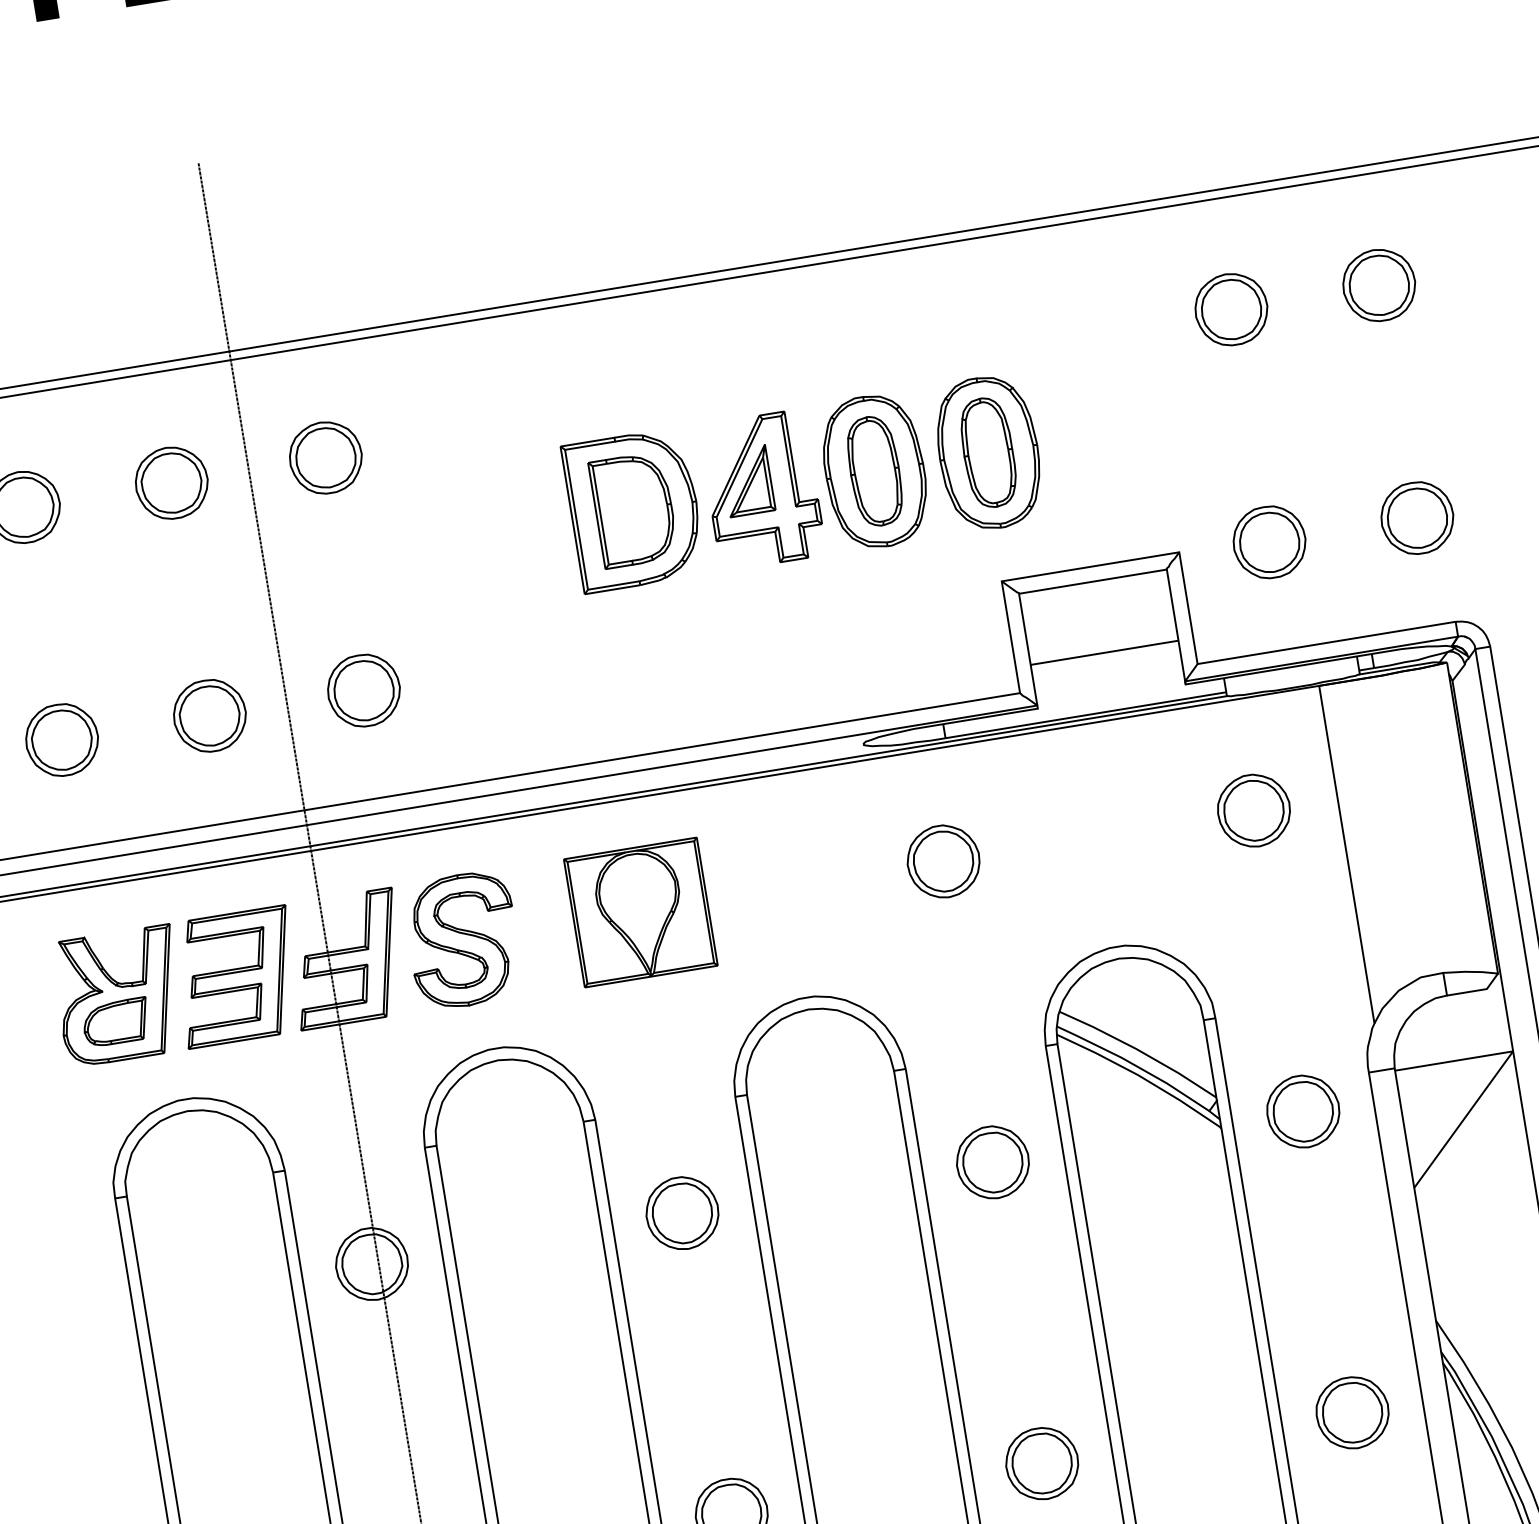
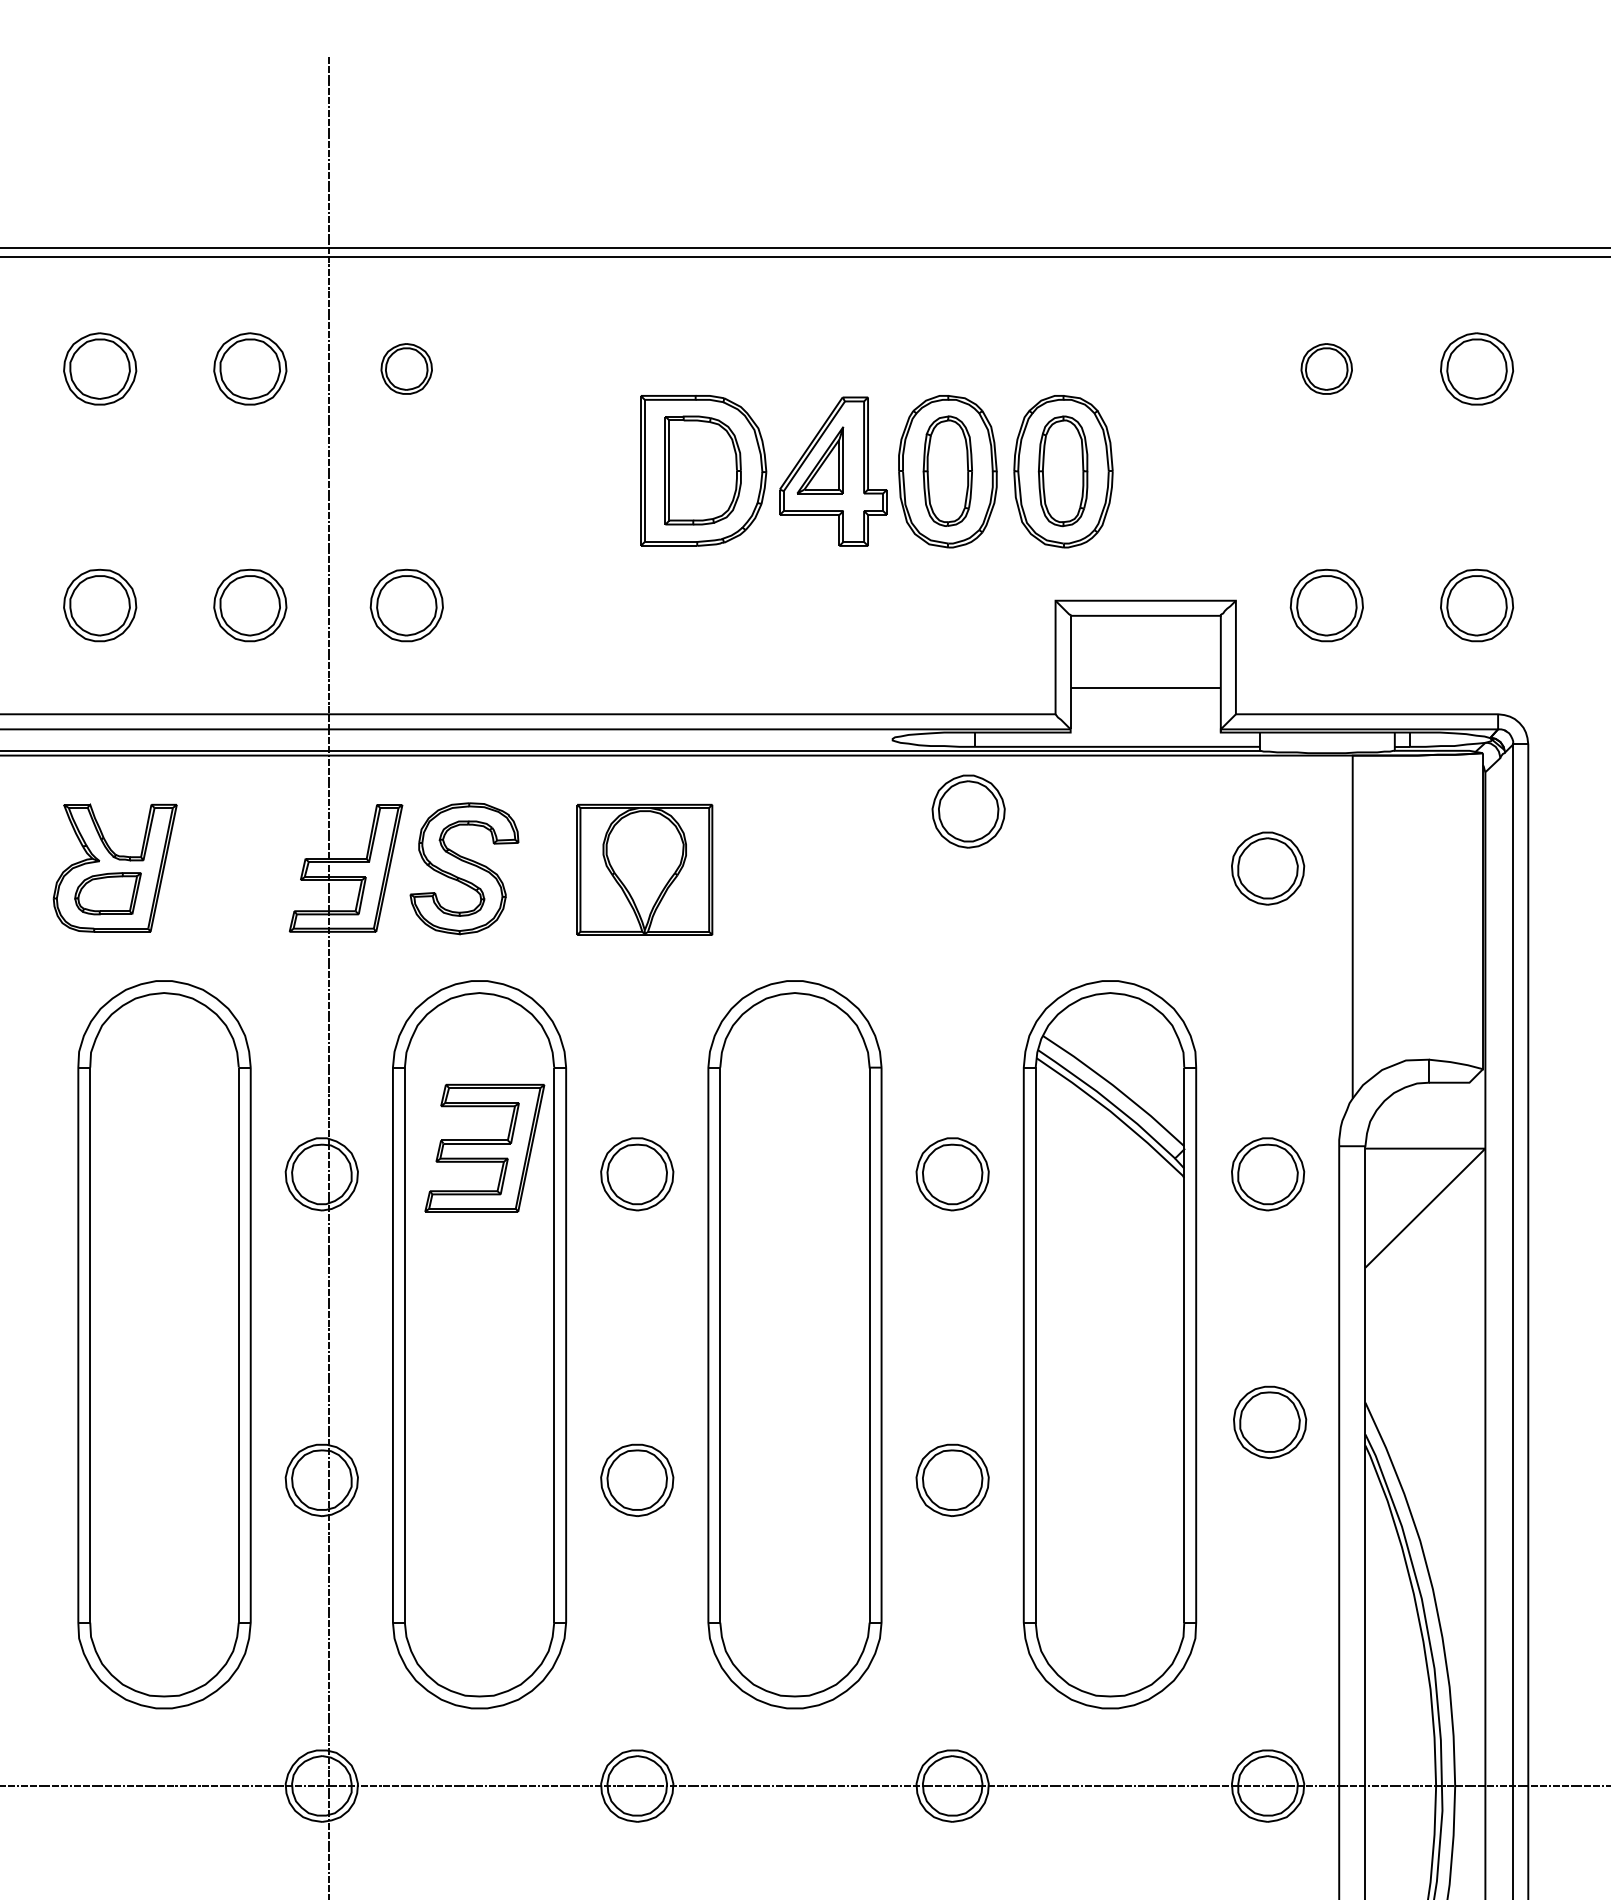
part: (1231, 309) -> (1326, 368), size x0.7
part: (325, 457) -> (406, 368), size x0.7
part: (943, 861) -> (968, 811), moved
part: (236, 976) -> (484, 1147), moved
part: (1353, 1412) -> (1270, 1422), moved

